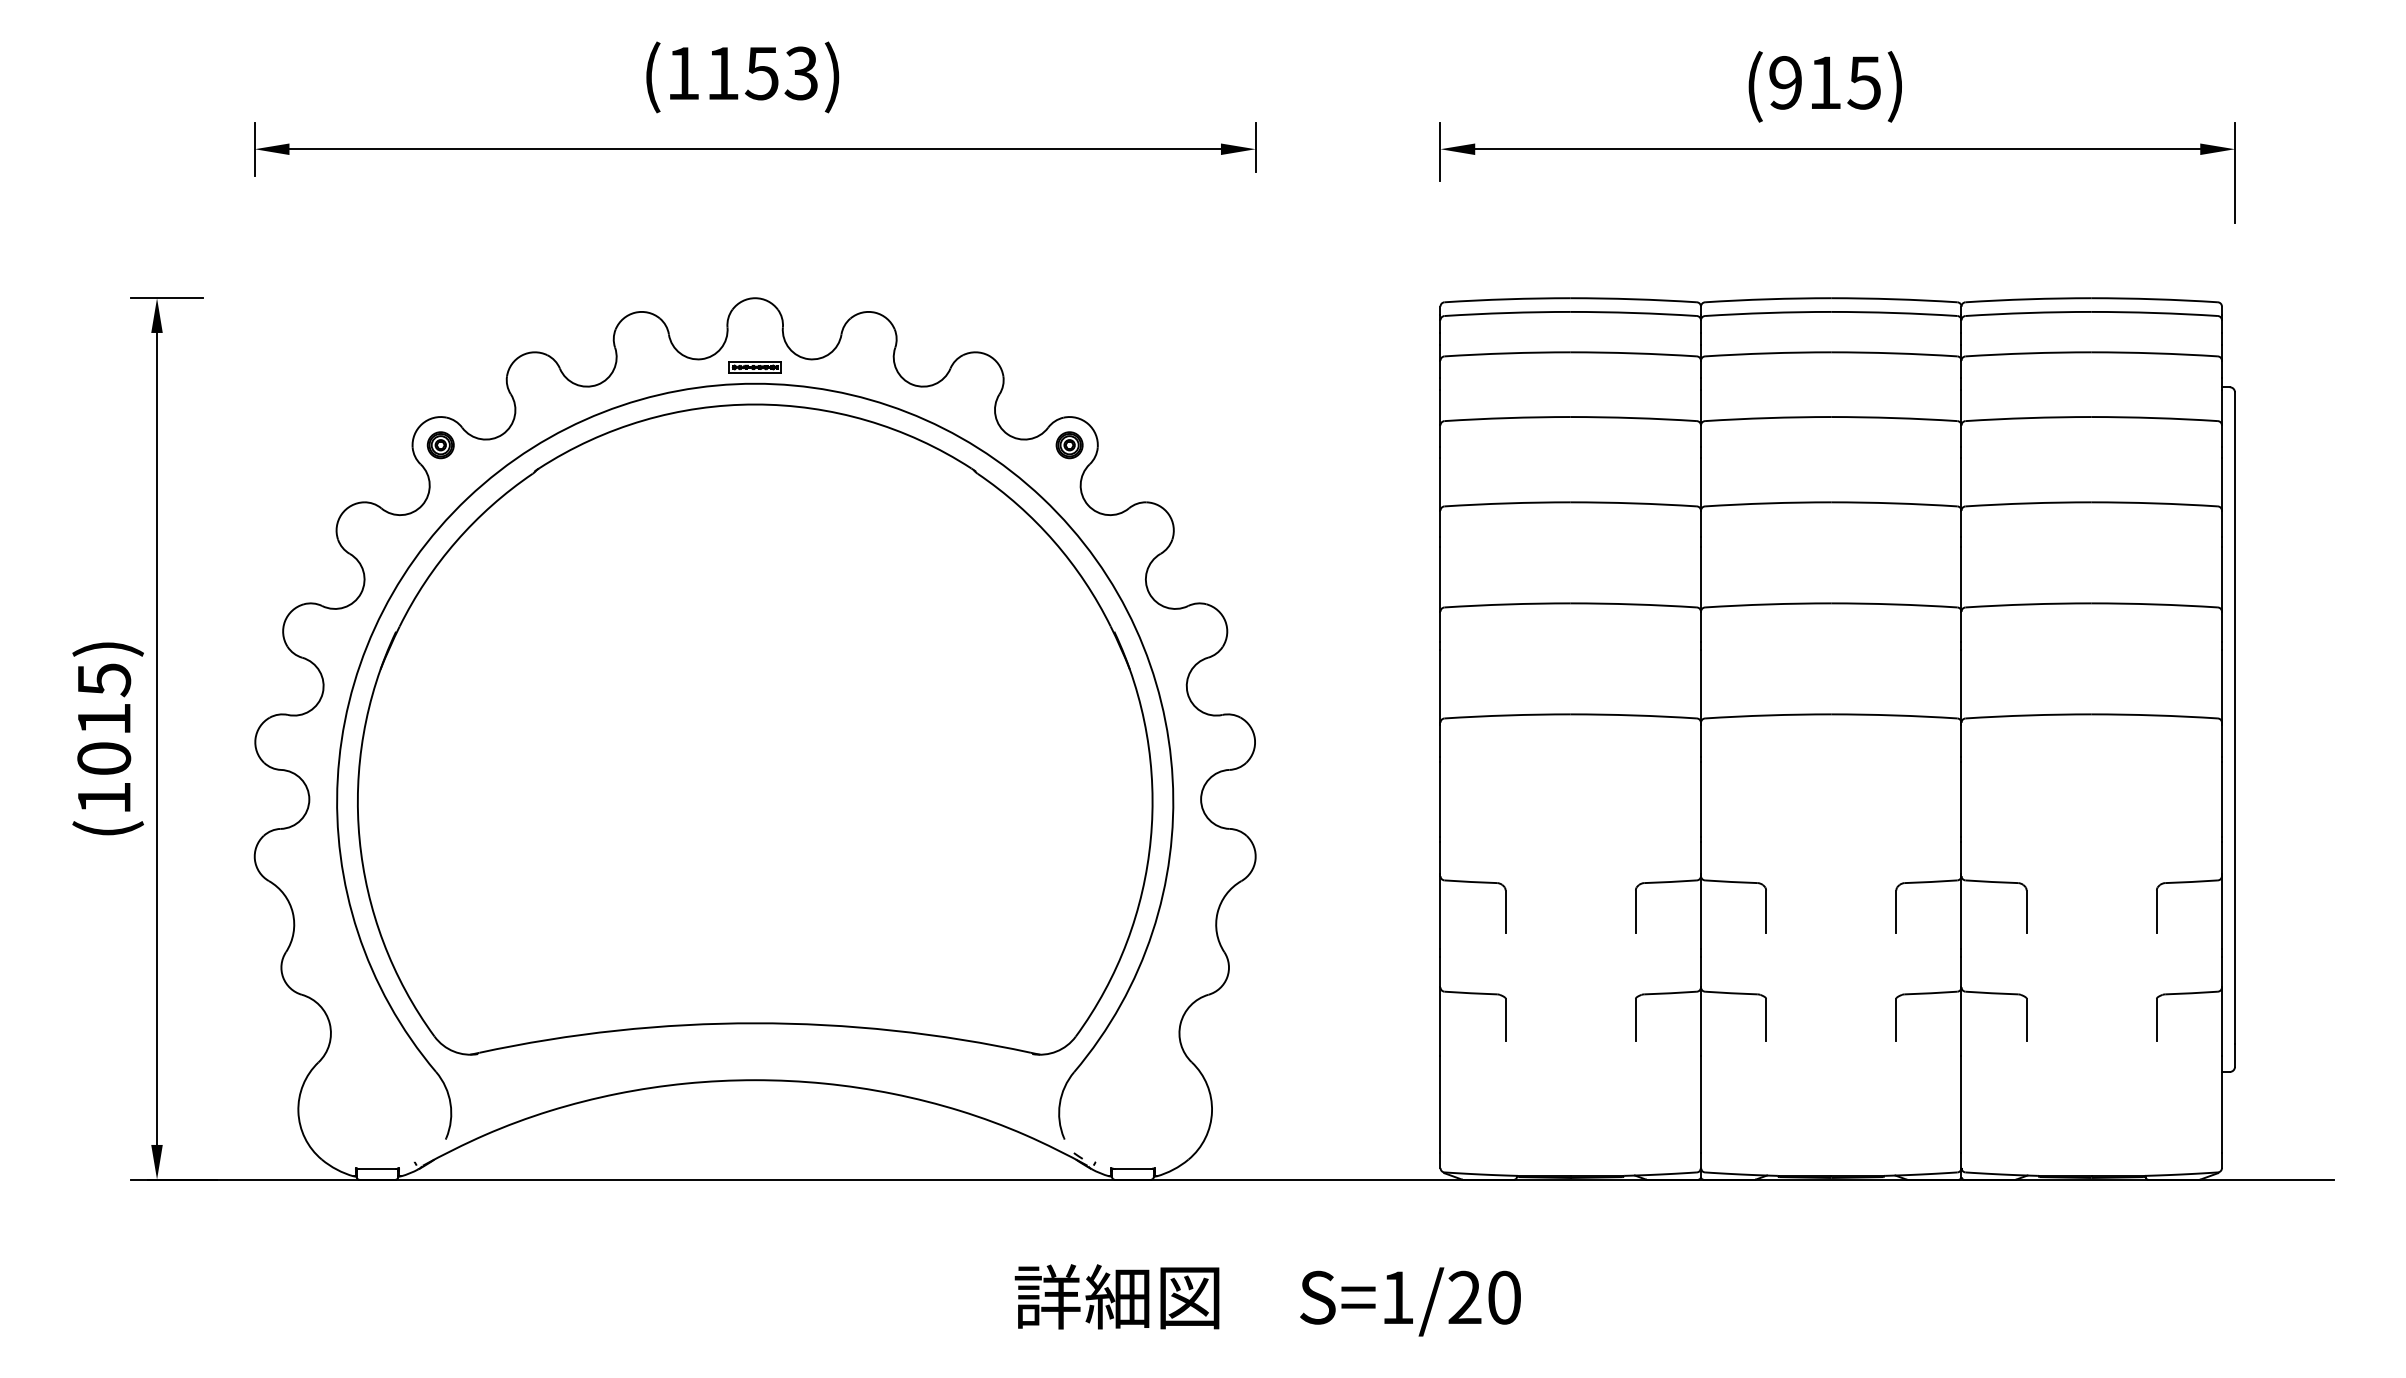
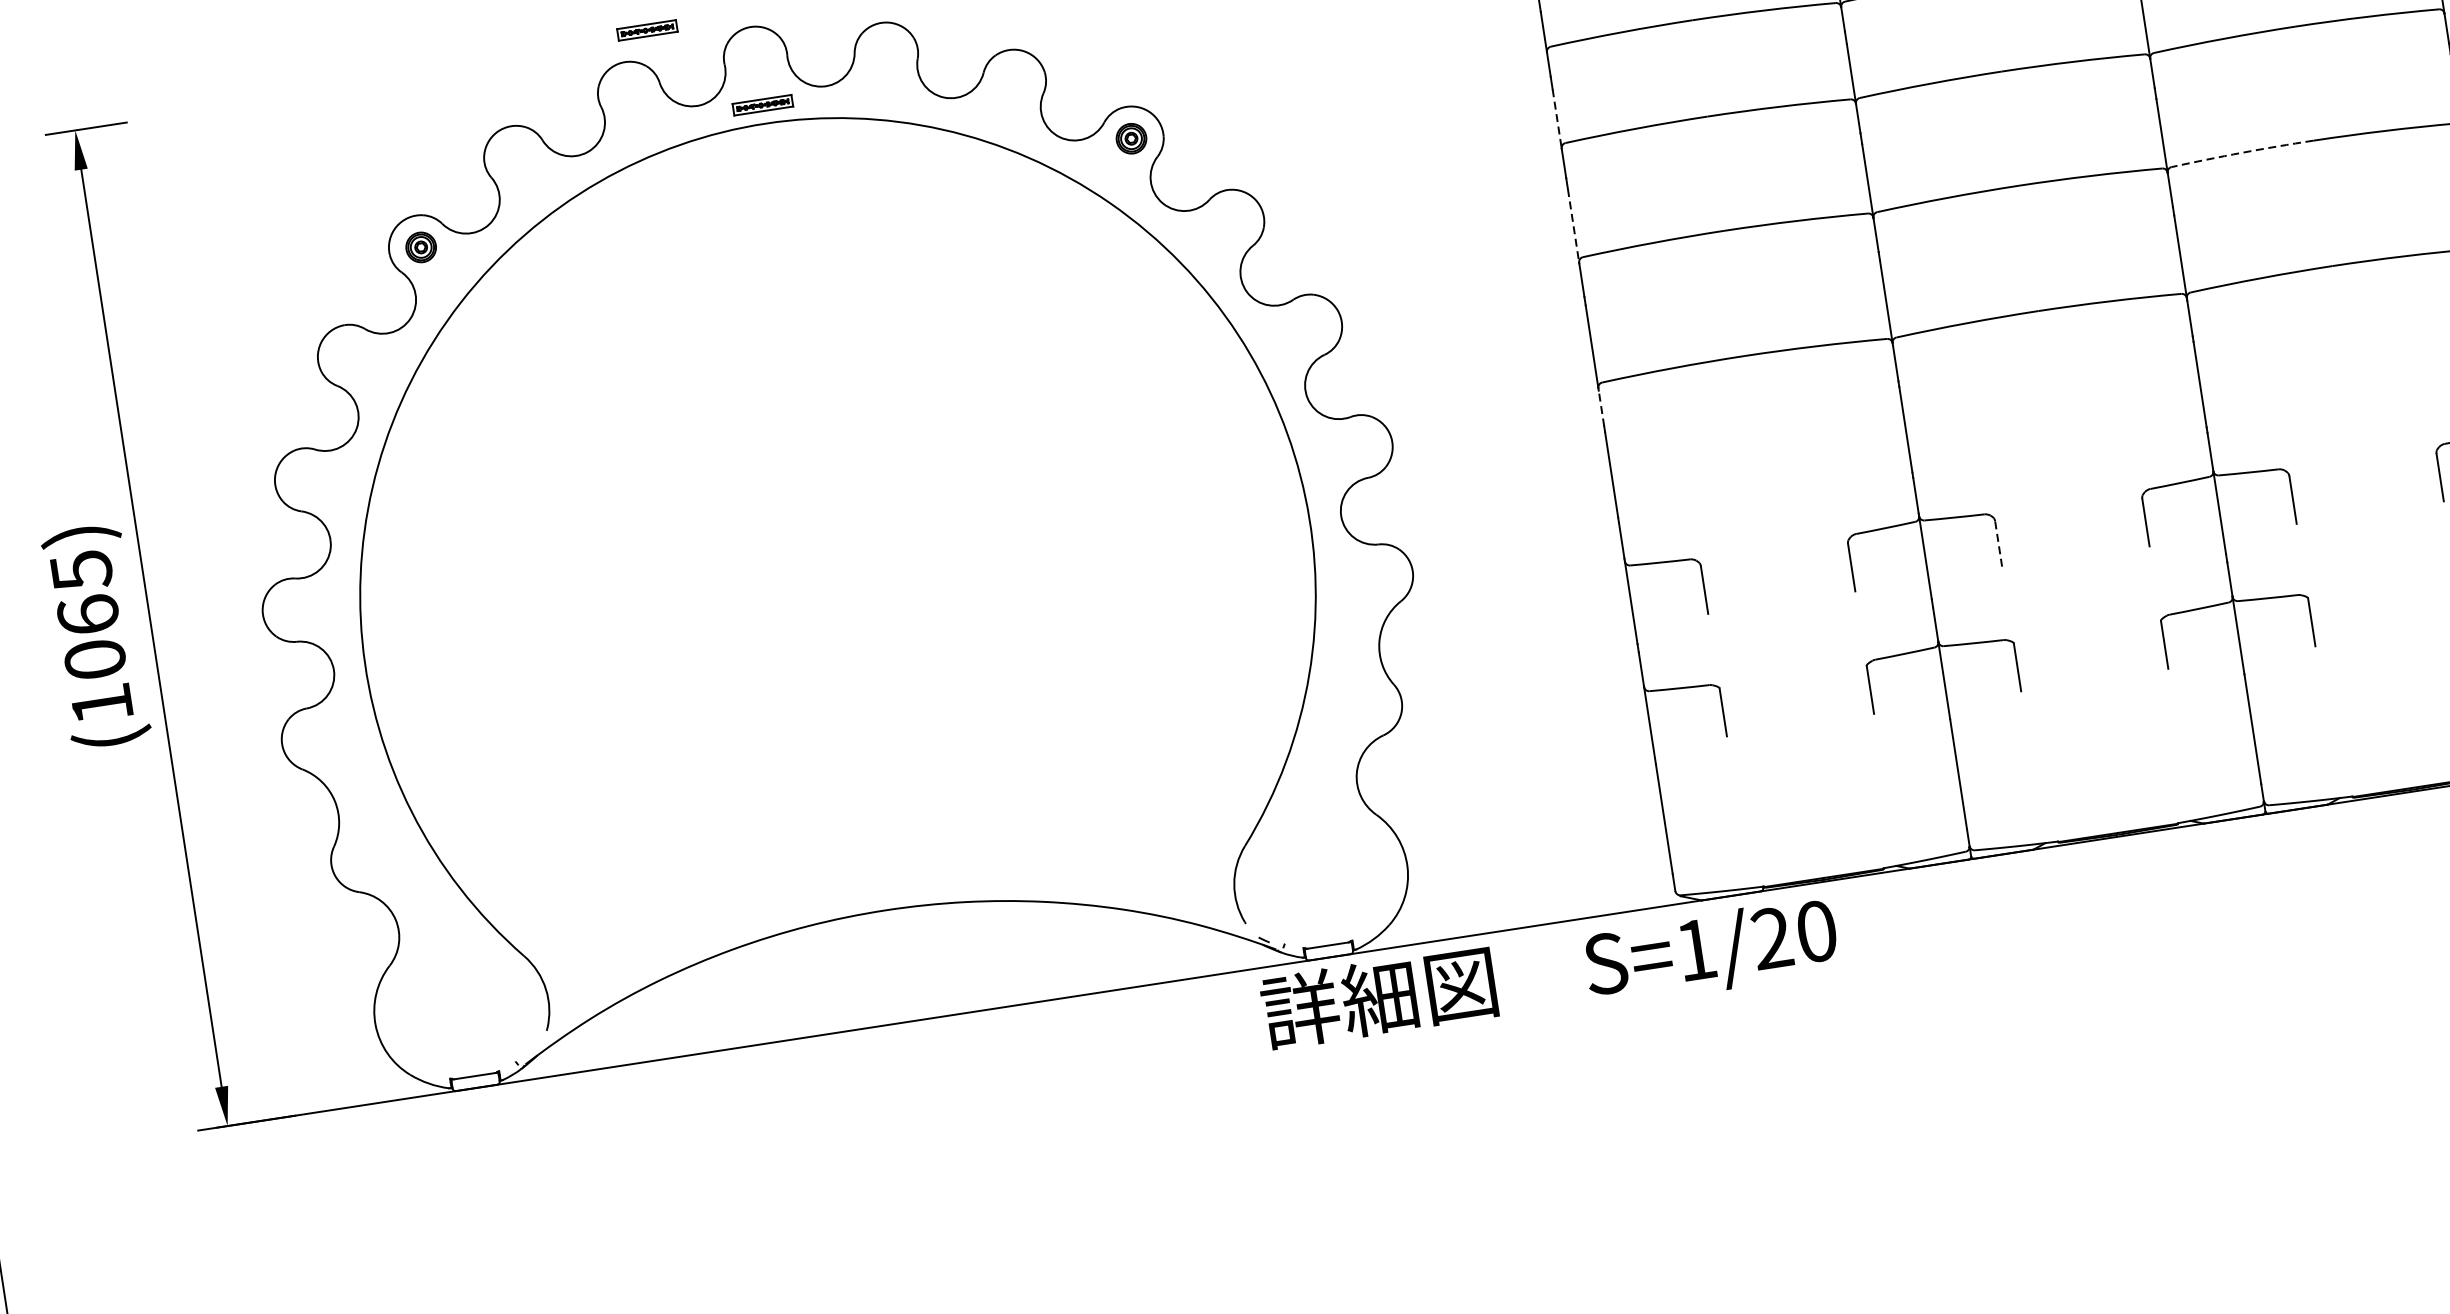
part: (664, 287) -> (646, 30), added
line: (1440, 484) -> (1557, 118), solid -> dashed
line: (1440, 579) -> (1573, 226), solid -> dashed
arc: (2028, 604) -> (2242, 152), solid -> dashed
text: (104, 718) -> (88, 614), (1015) -> (1065)
part: (755, 729) -> (825, 514), removed
line: (1440, 740) -> (1601, 408), solid -> dashed
line: (1766, 911) -> (1999, 544), solid -> dashed
text: (1267, 1300) -> (1549, 975), moved

